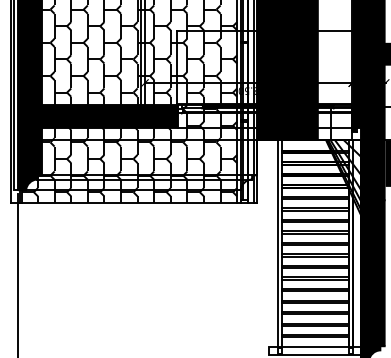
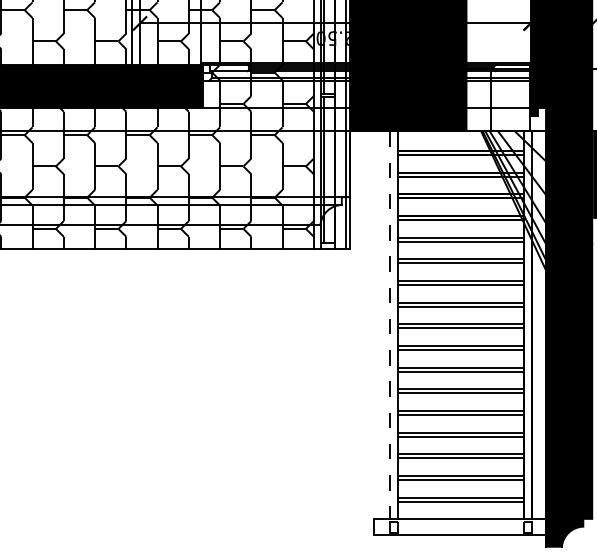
line: (277, 243) -> (389, 325), solid -> dashed

